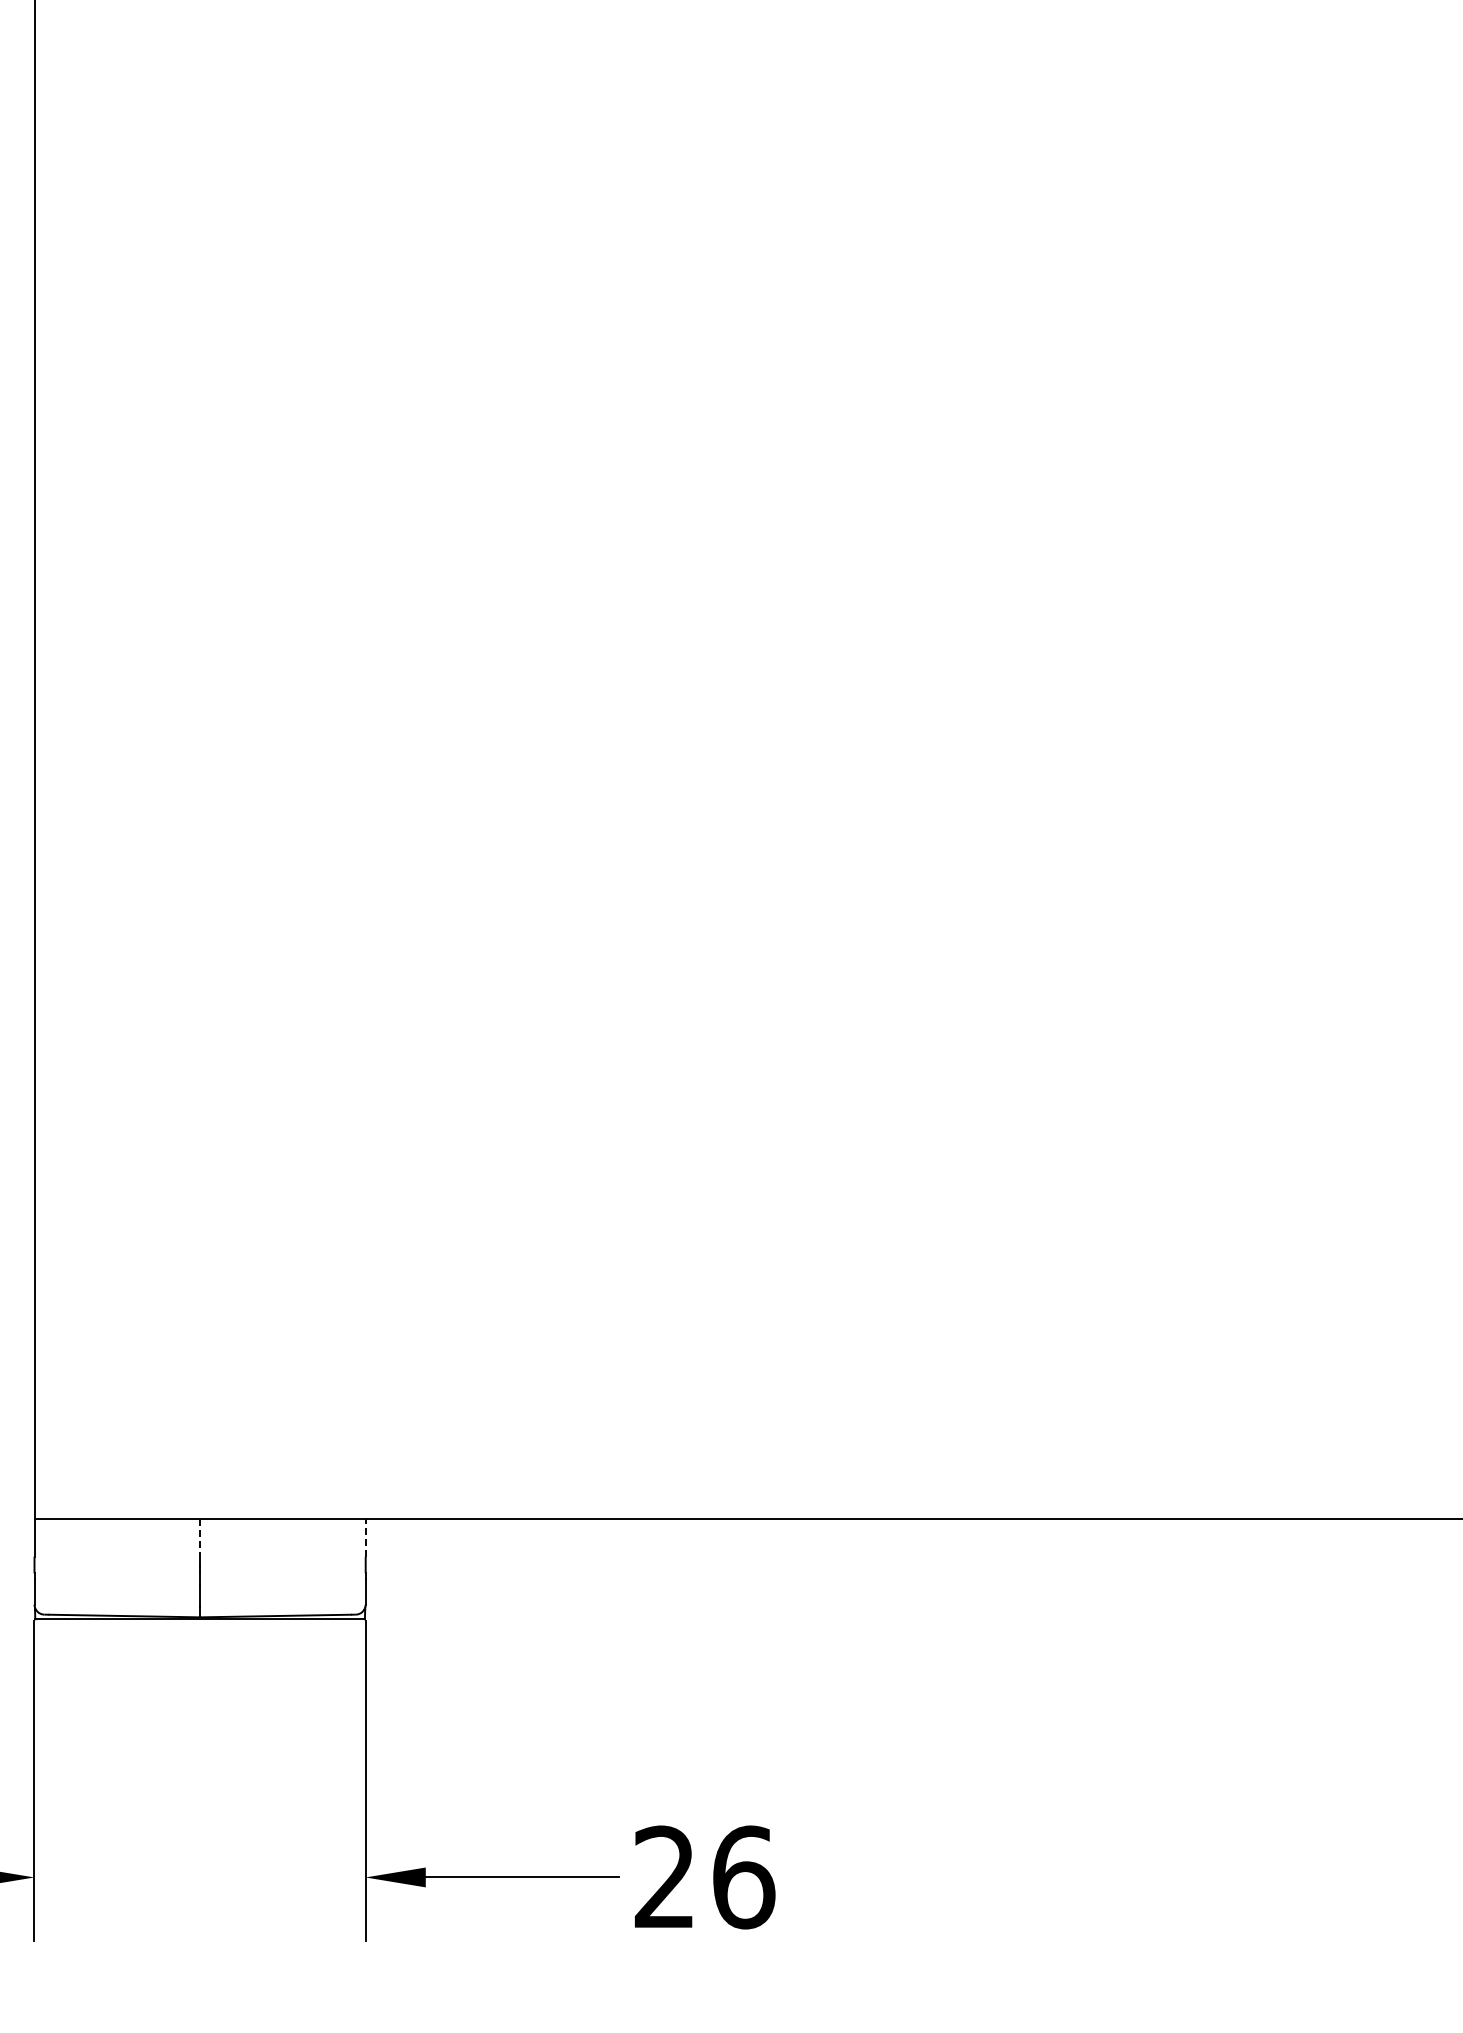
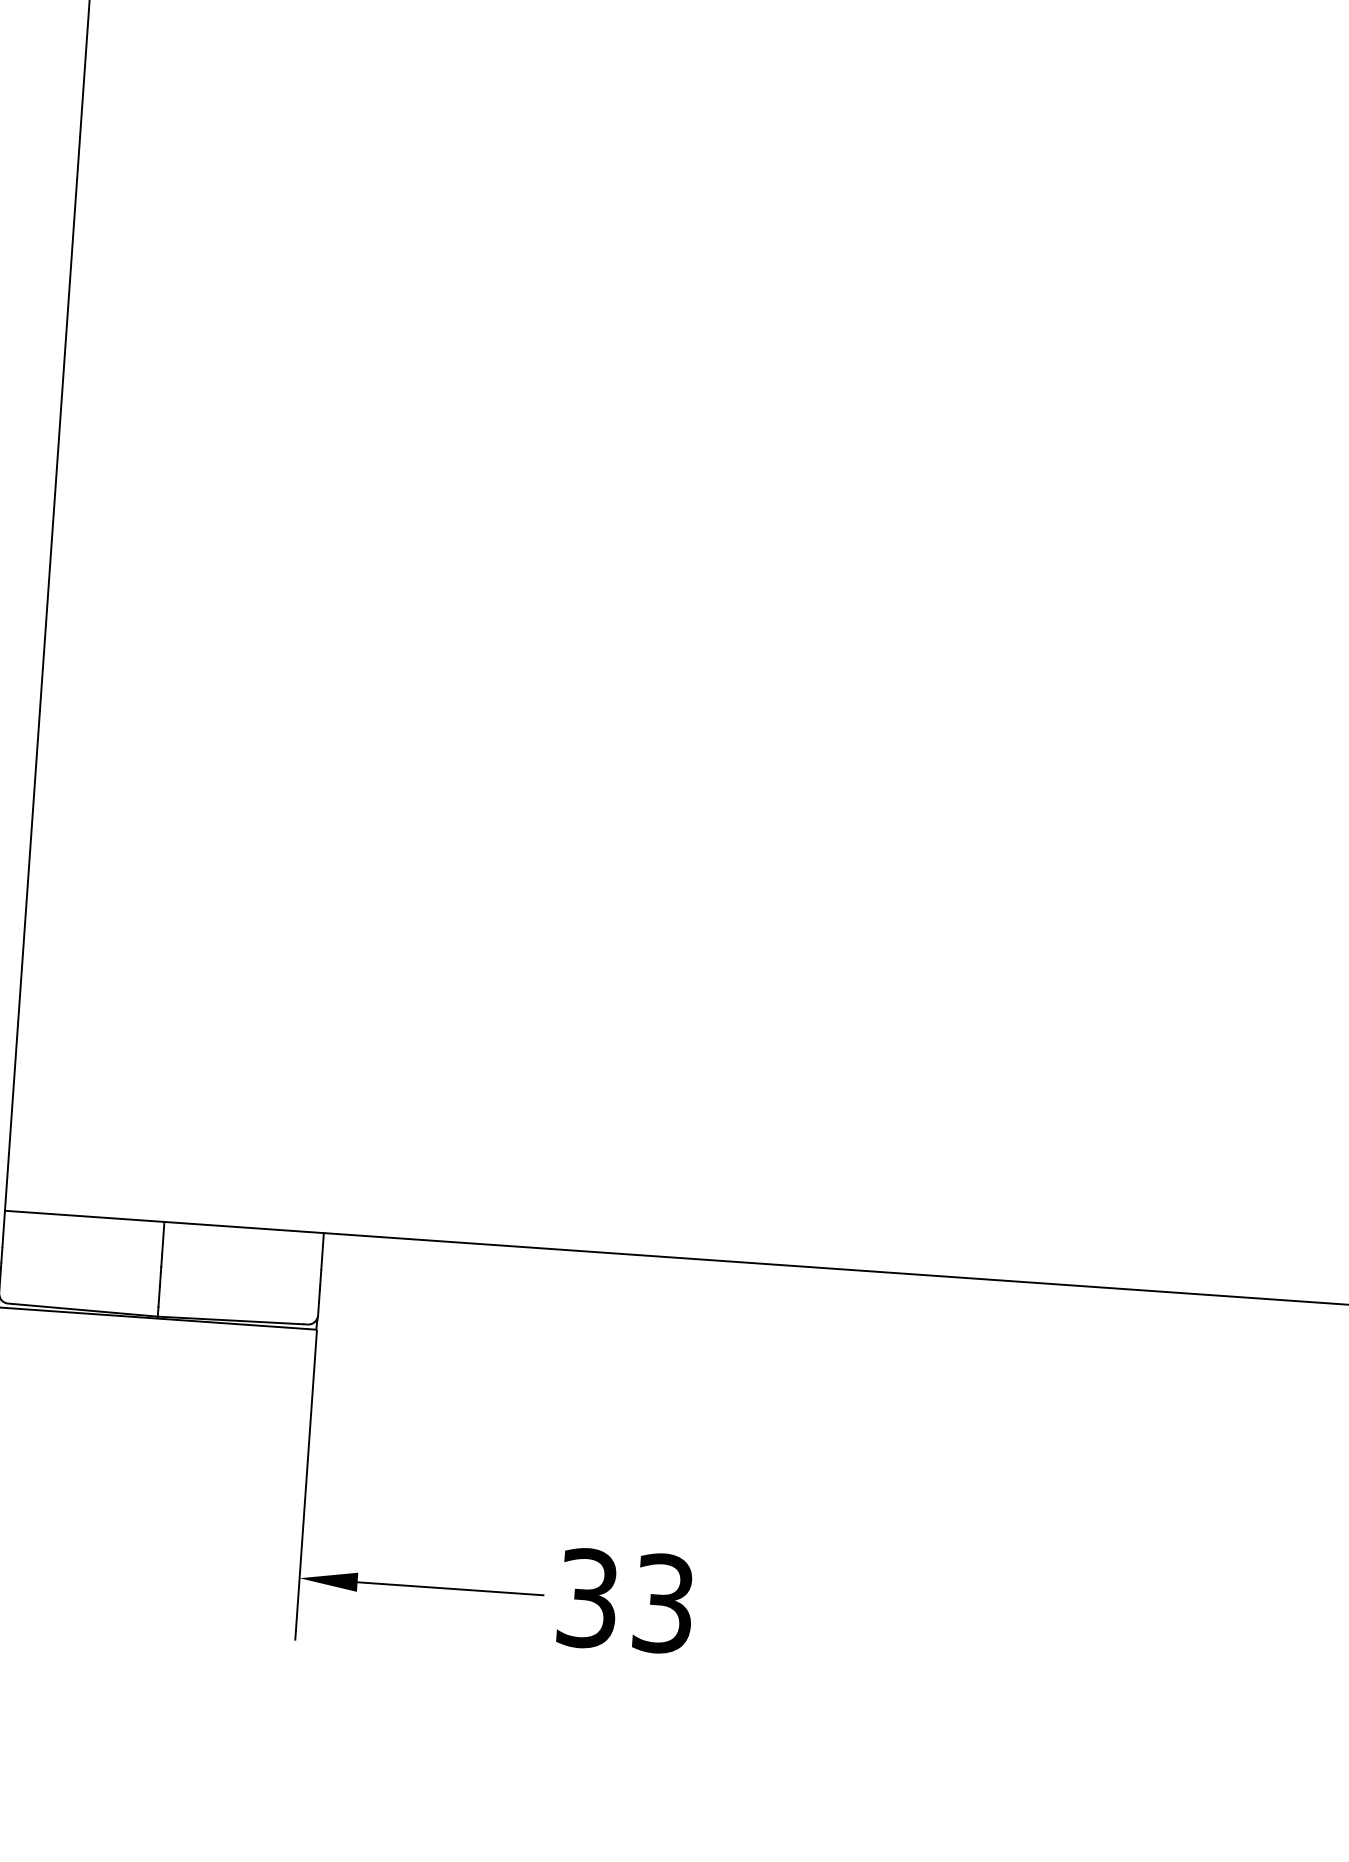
line: (200, 1536) -> (163, 1238), dashed -> solid
line: (365, 1537) -> (322, 1250), dashed -> solid
text: (704, 1877) -> (625, 1601), 26 -> 33

